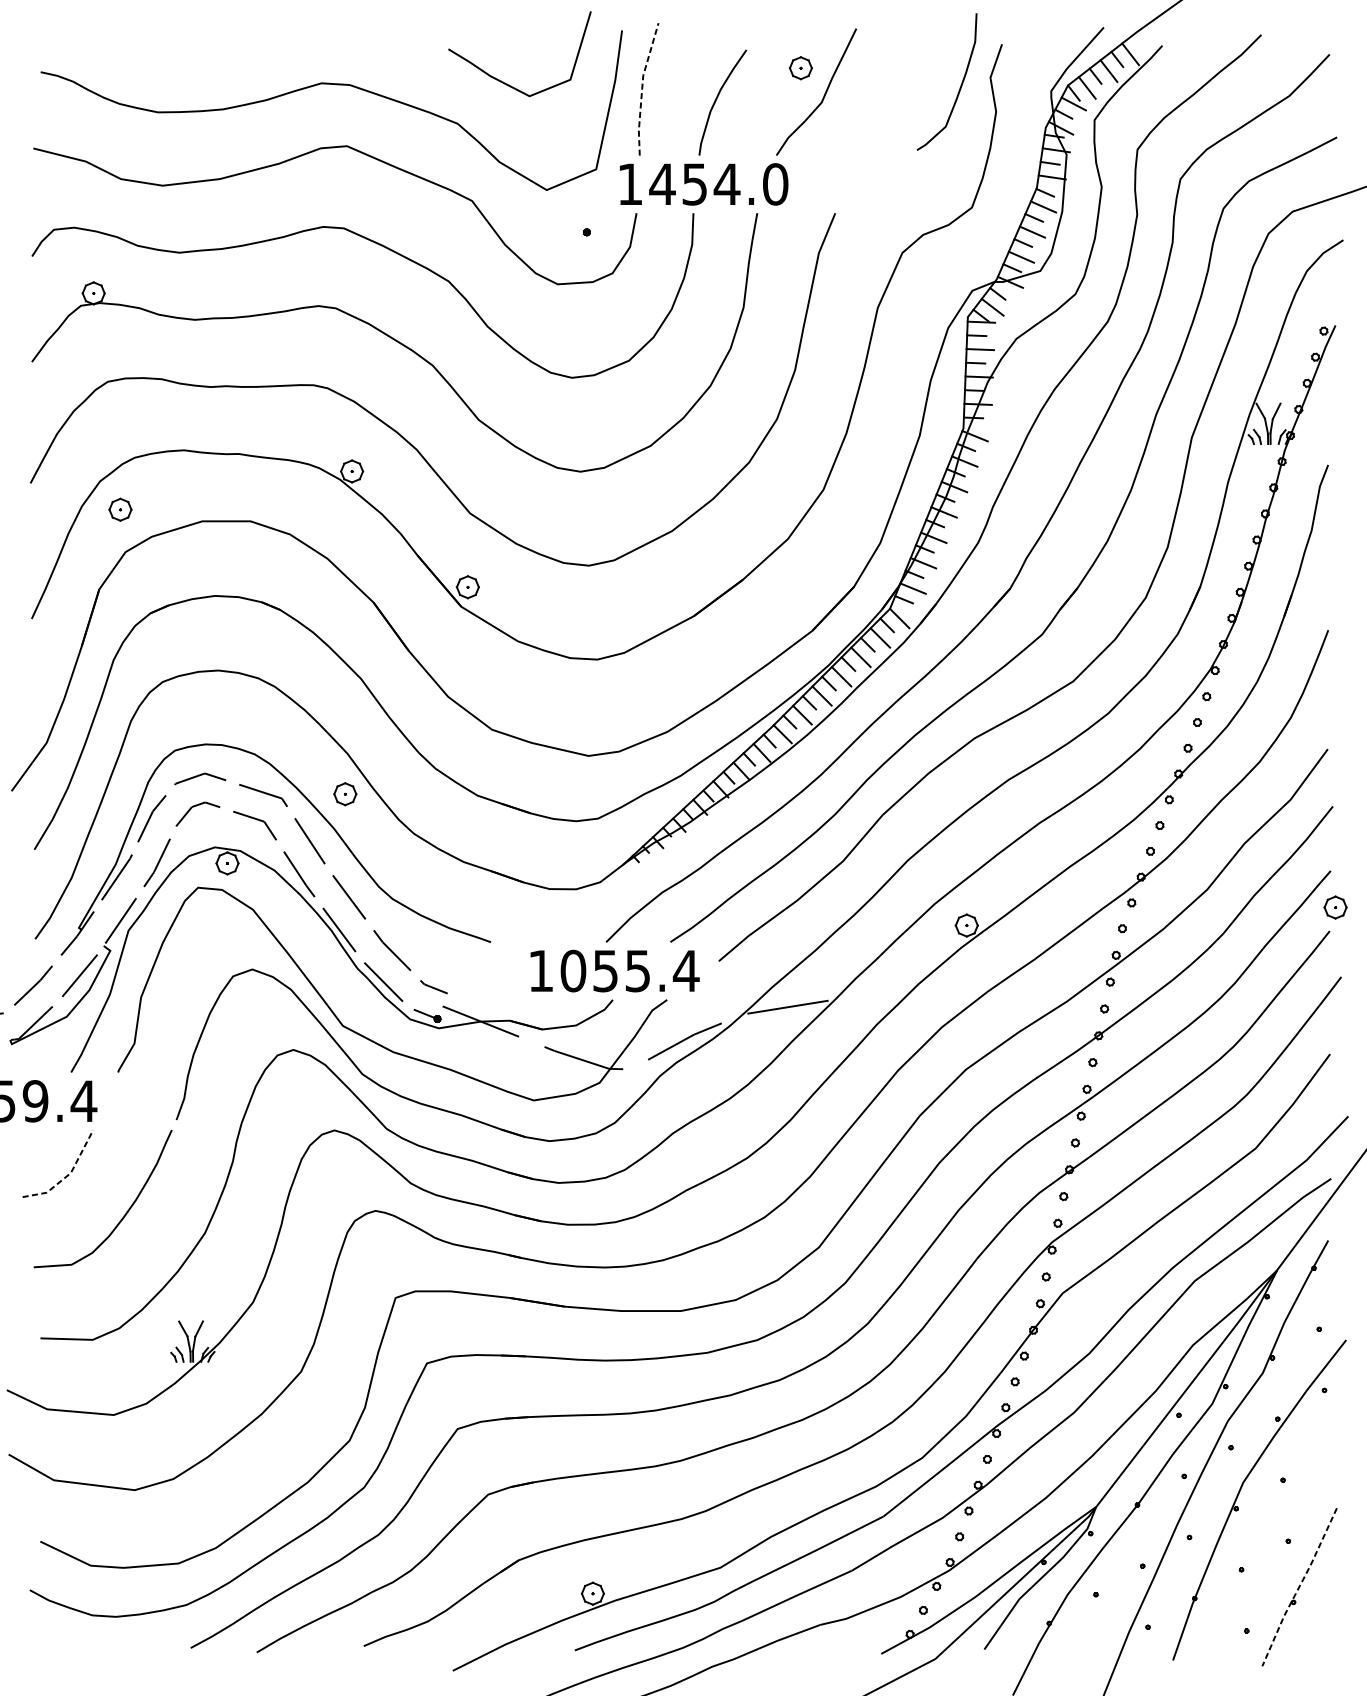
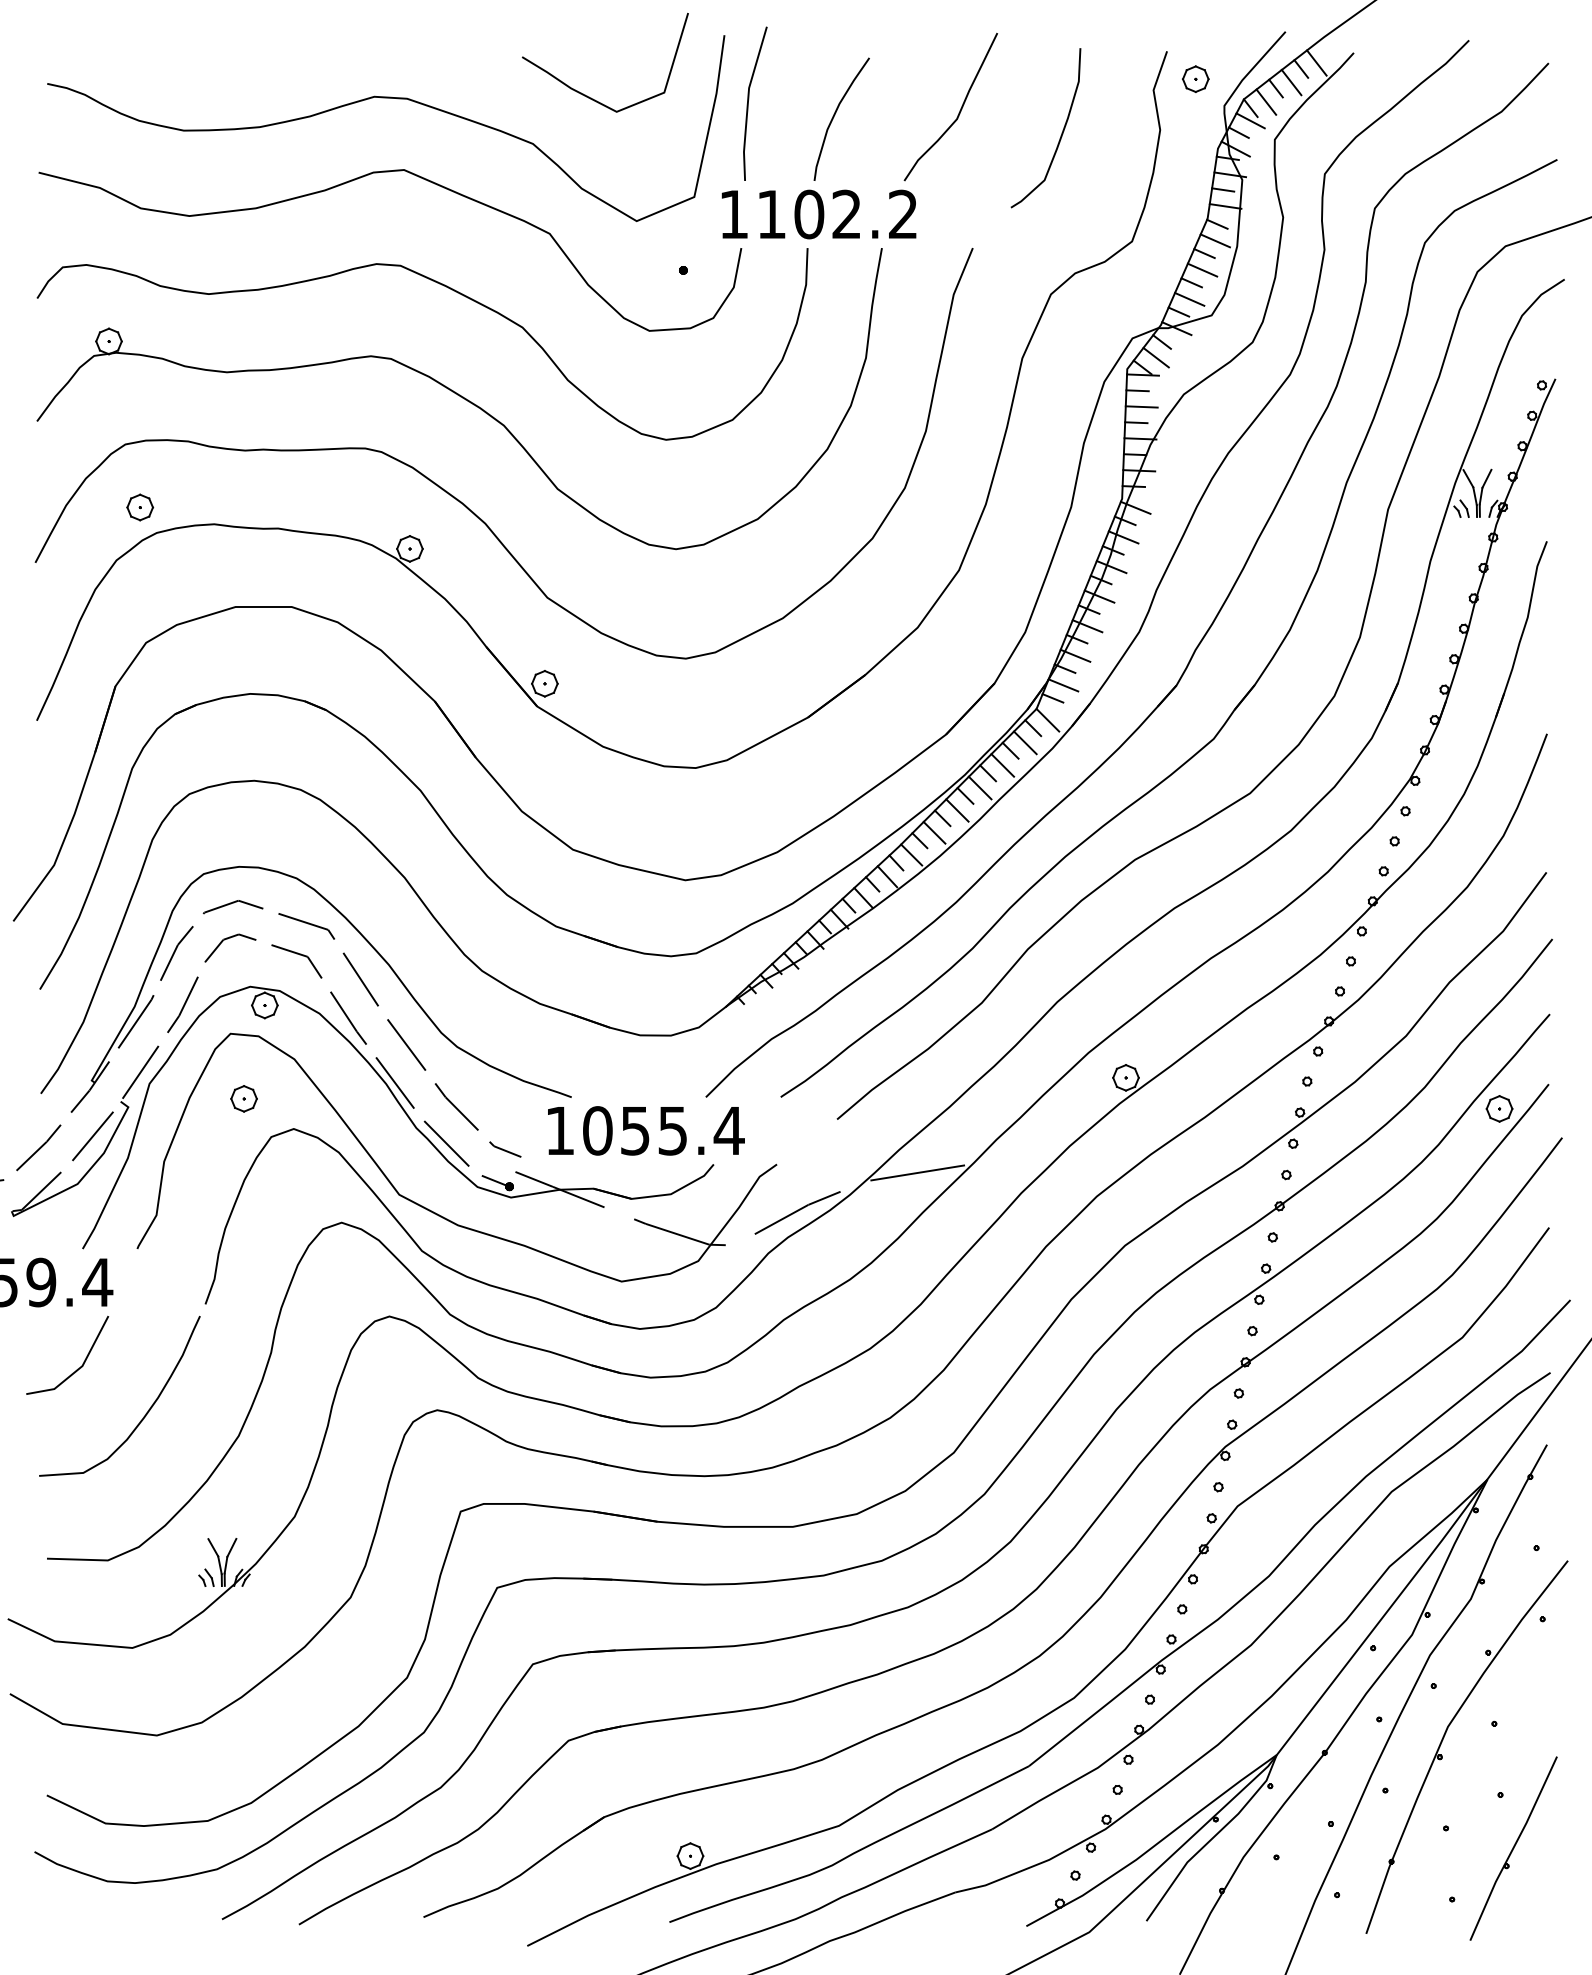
part: (800, 67) -> (1195, 78), moved
curve: (960, 85) -> (1061, 132), moved
line: (641, 88) -> (747, 102), dashed -> solid
text: (718, 184) -> (836, 214), 1454.0 -> 1102.2
part: (120, 509) -> (140, 507), moved
part: (344, 793) -> (243, 1098), moved
part: (1335, 907) -> (1499, 1108), moved
text: (615, 970) -> (646, 1130), moved
line: (68, 1175) -> (79, 1368), dashed -> solid
line: (1299, 1587) -> (1513, 1848), dashed -> solid

